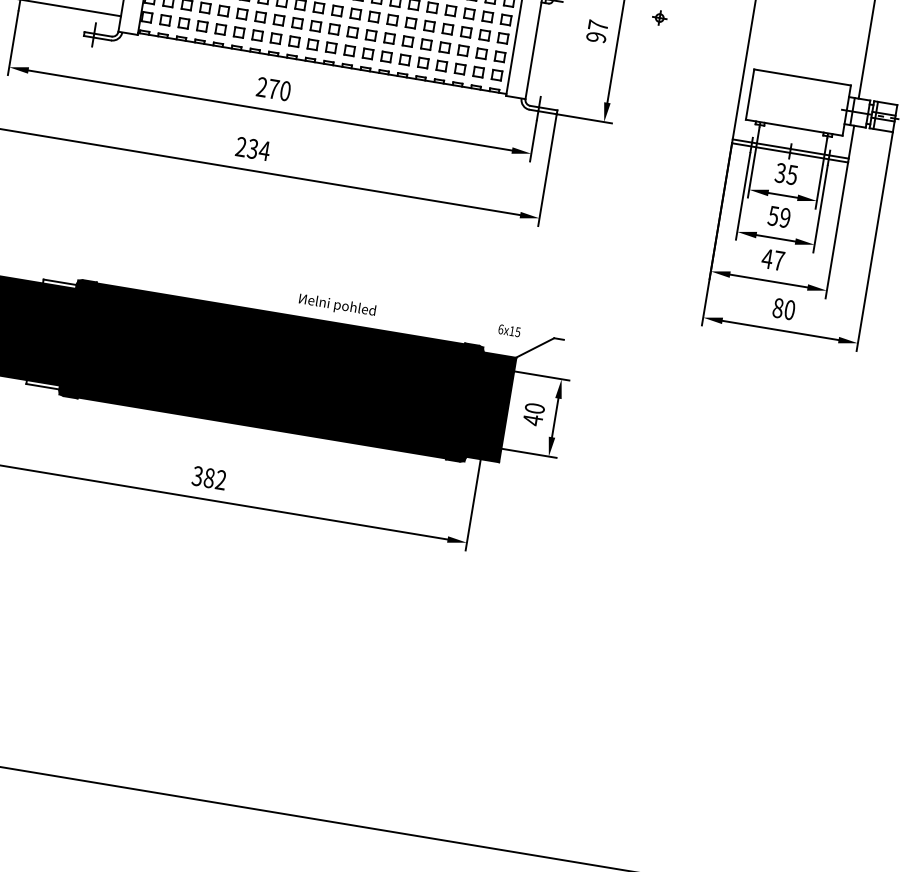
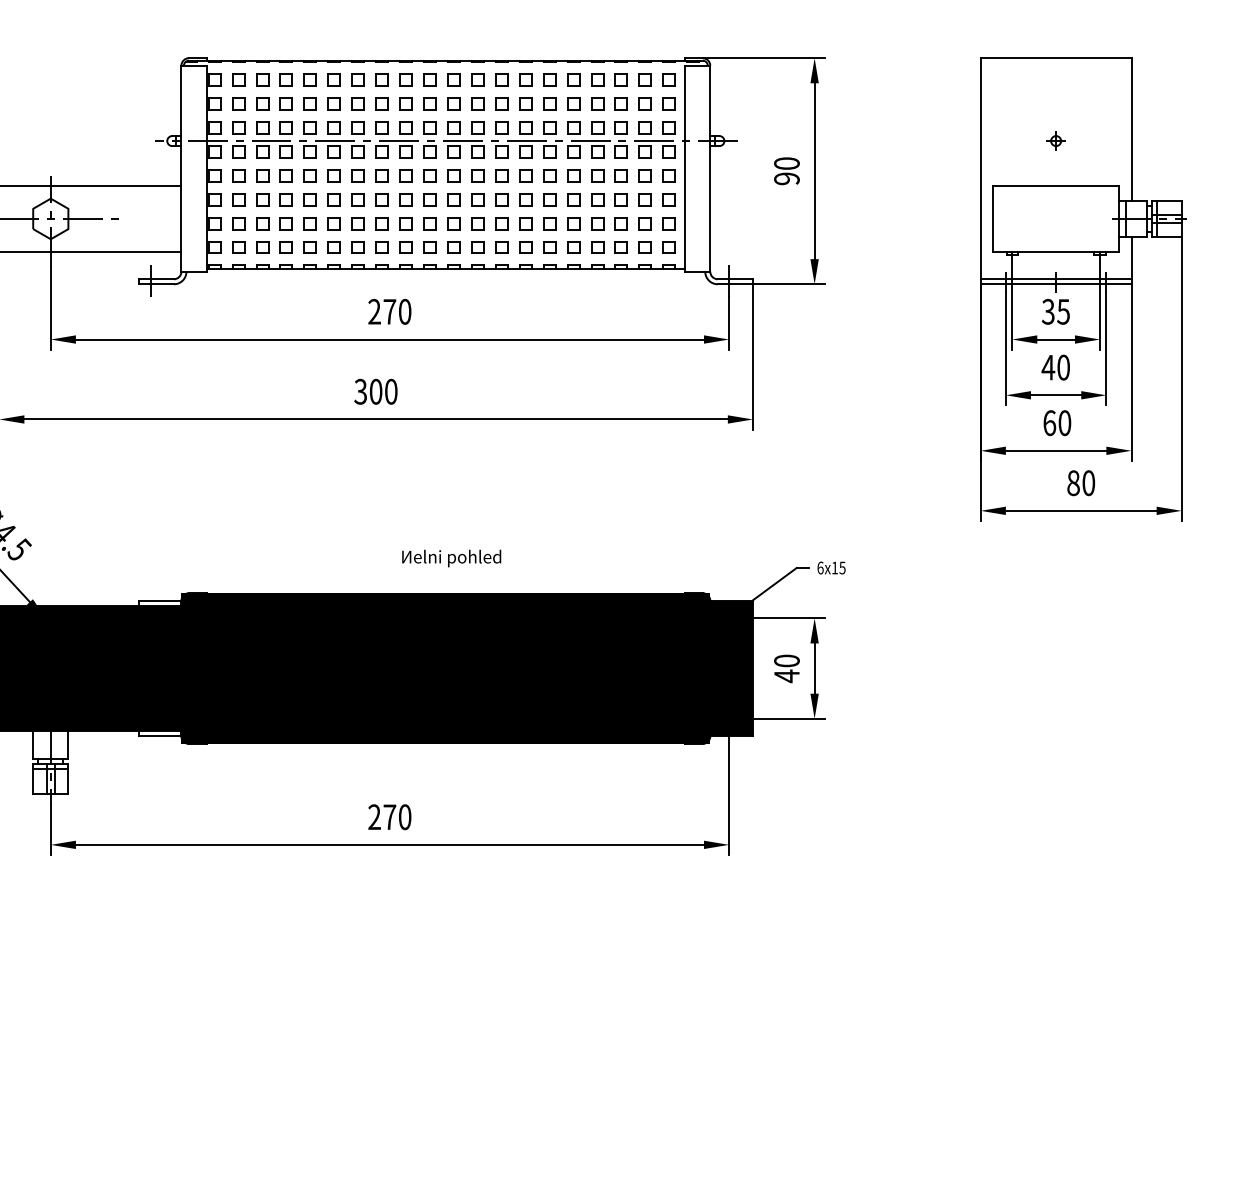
part: (659, 17) -> (1055, 140), moved
text: (597, 25) -> (786, 163), 97 -> 90
text: (253, 148) -> (376, 391), 234 -> 300
text: (779, 216) -> (1055, 367), 59 -> 40
text: (772, 260) -> (1056, 423), 47 -> 60
text: (337, 305) -> (451, 558), moved
text: (509, 330) -> (831, 567), moved
text: (209, 478) -> (389, 817), 382 -> 270

